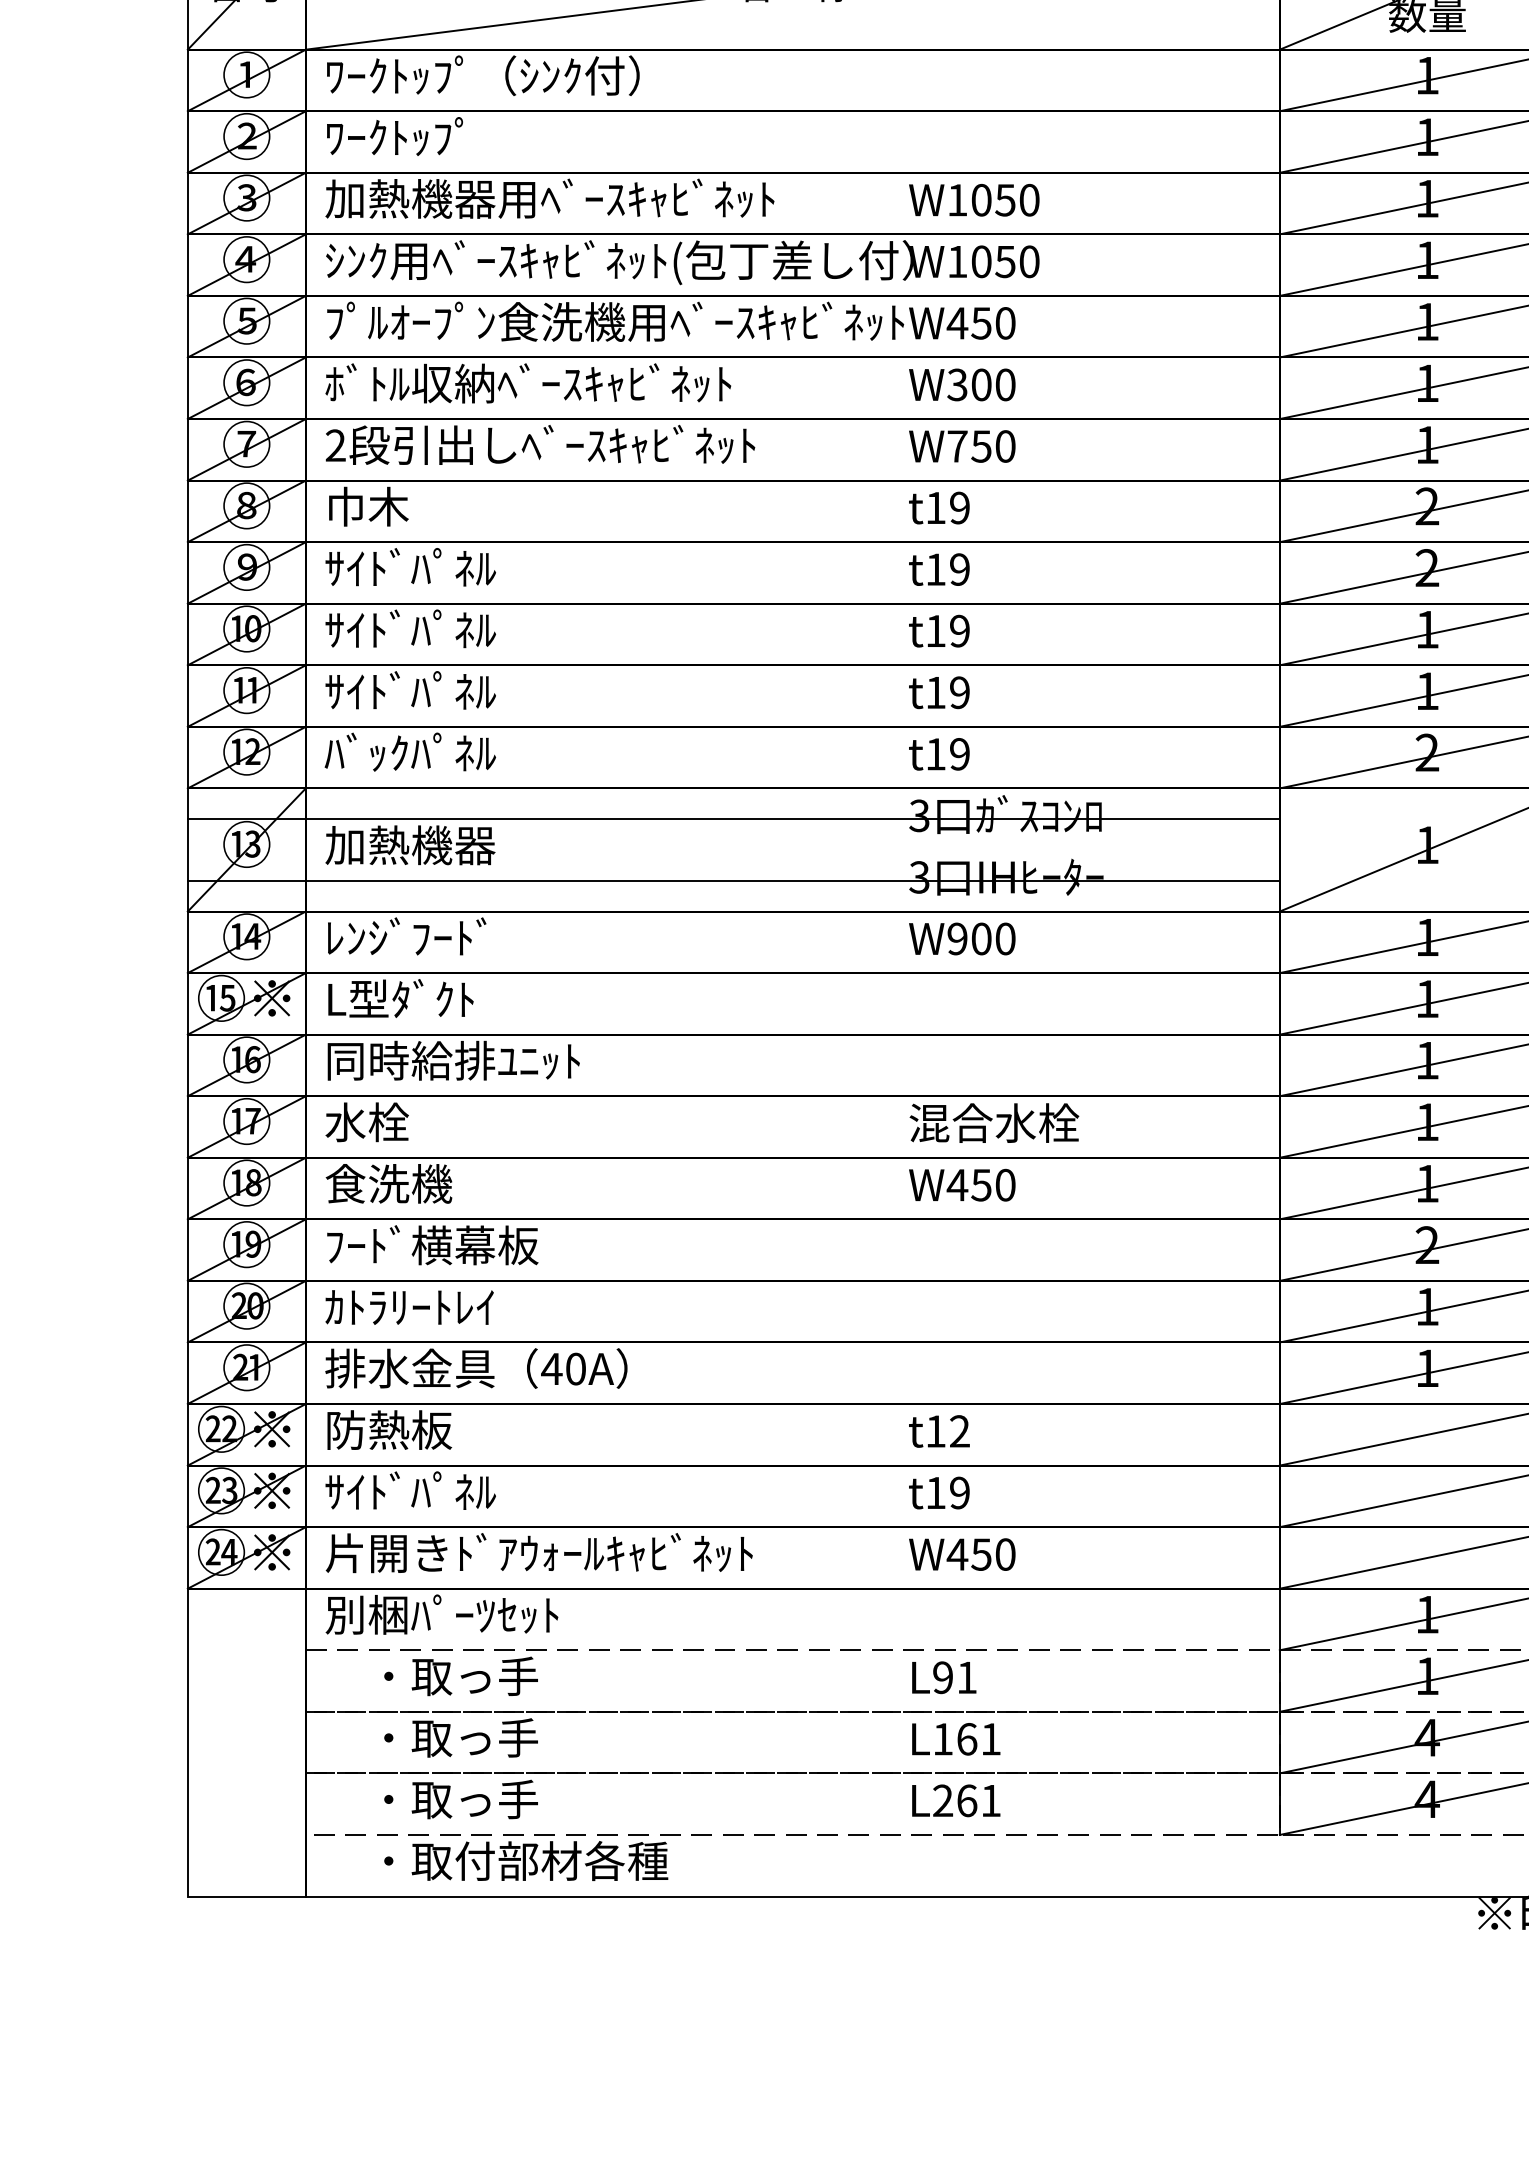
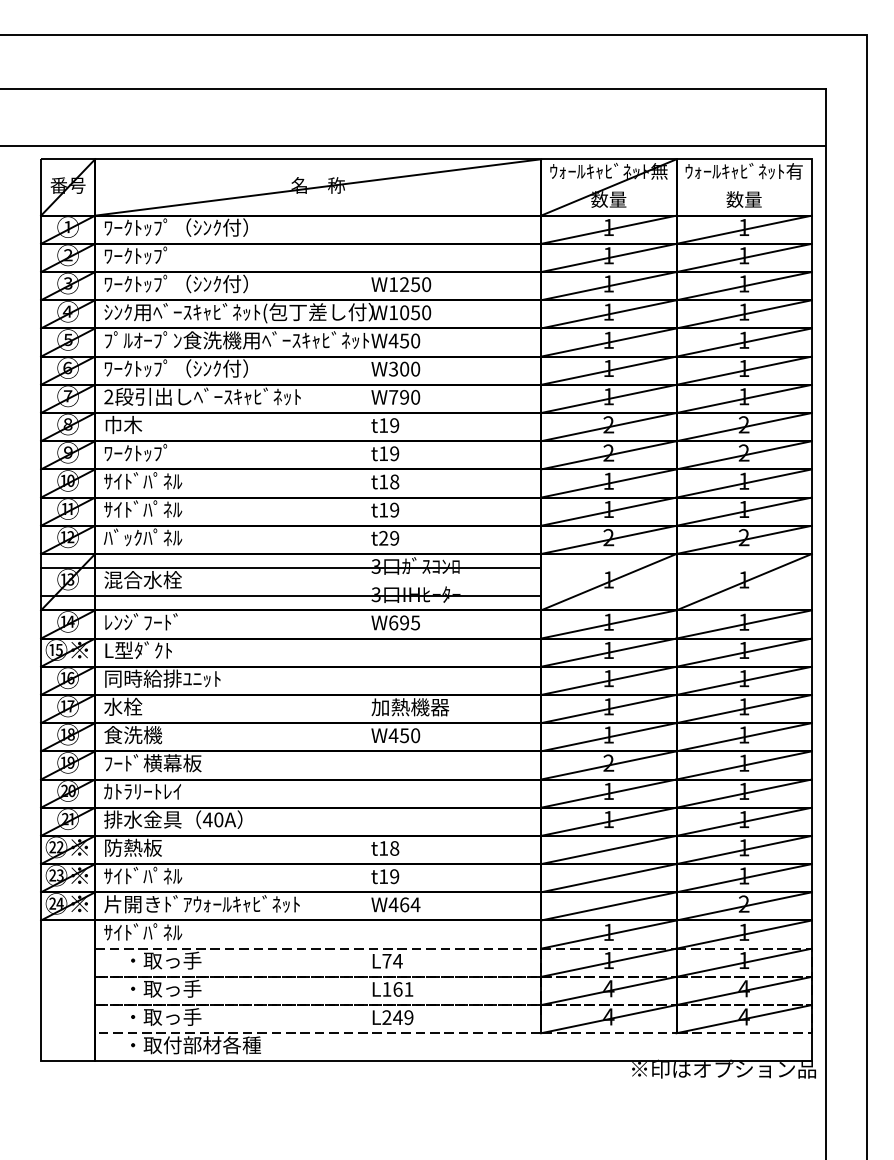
text: (549, 197) -> (206, 283), 加熱機器用ﾍﾞｰｽｷｬﾋﾞﾈｯﾄ -> ﾜｰｸﾄｯﾌﾟ（ｼﾝｸ付）
text: (981, 199) -> (404, 284), W1050 -> W1250
text: (527, 383) -> (196, 368), ﾎﾞﾄﾙ収納ﾍﾞｰｽｷｬﾋﾞﾈｯﾄ -> ﾜｰｸﾄｯﾌﾟ（ｼﾝｸ付）
text: (981, 446) -> (404, 397), W750 -> W790
text: (411, 566) -> (143, 452), ｻｲﾄﾞﾊﾟﾈﾙ -> ﾜｰｸﾄｯﾌﾟ
text: (959, 630) -> (394, 481), t19 -> t18
text: (935, 752) -> (383, 537), t19 -> t29
text: (409, 846) -> (142, 580), 加熱機器 -> 混合水栓
text: (981, 938) -> (404, 622), W900 -> W695
text: (994, 1123) -> (410, 707), 混合水栓 -> 加熱機器
text: (959, 1431) -> (394, 848), t12 -> t18
text: (994, 1553) -> (410, 904), W450 -> W464
text: (442, 1614) -> (157, 932), 別梱ﾊﾟｰﾂｾｯﾄ -> ｻｲﾄﾞﾊﾟﾈﾙ
text: (955, 1676) -> (392, 960), L91 -> L74
text: (979, 1800) -> (403, 1017), L261 -> L249

